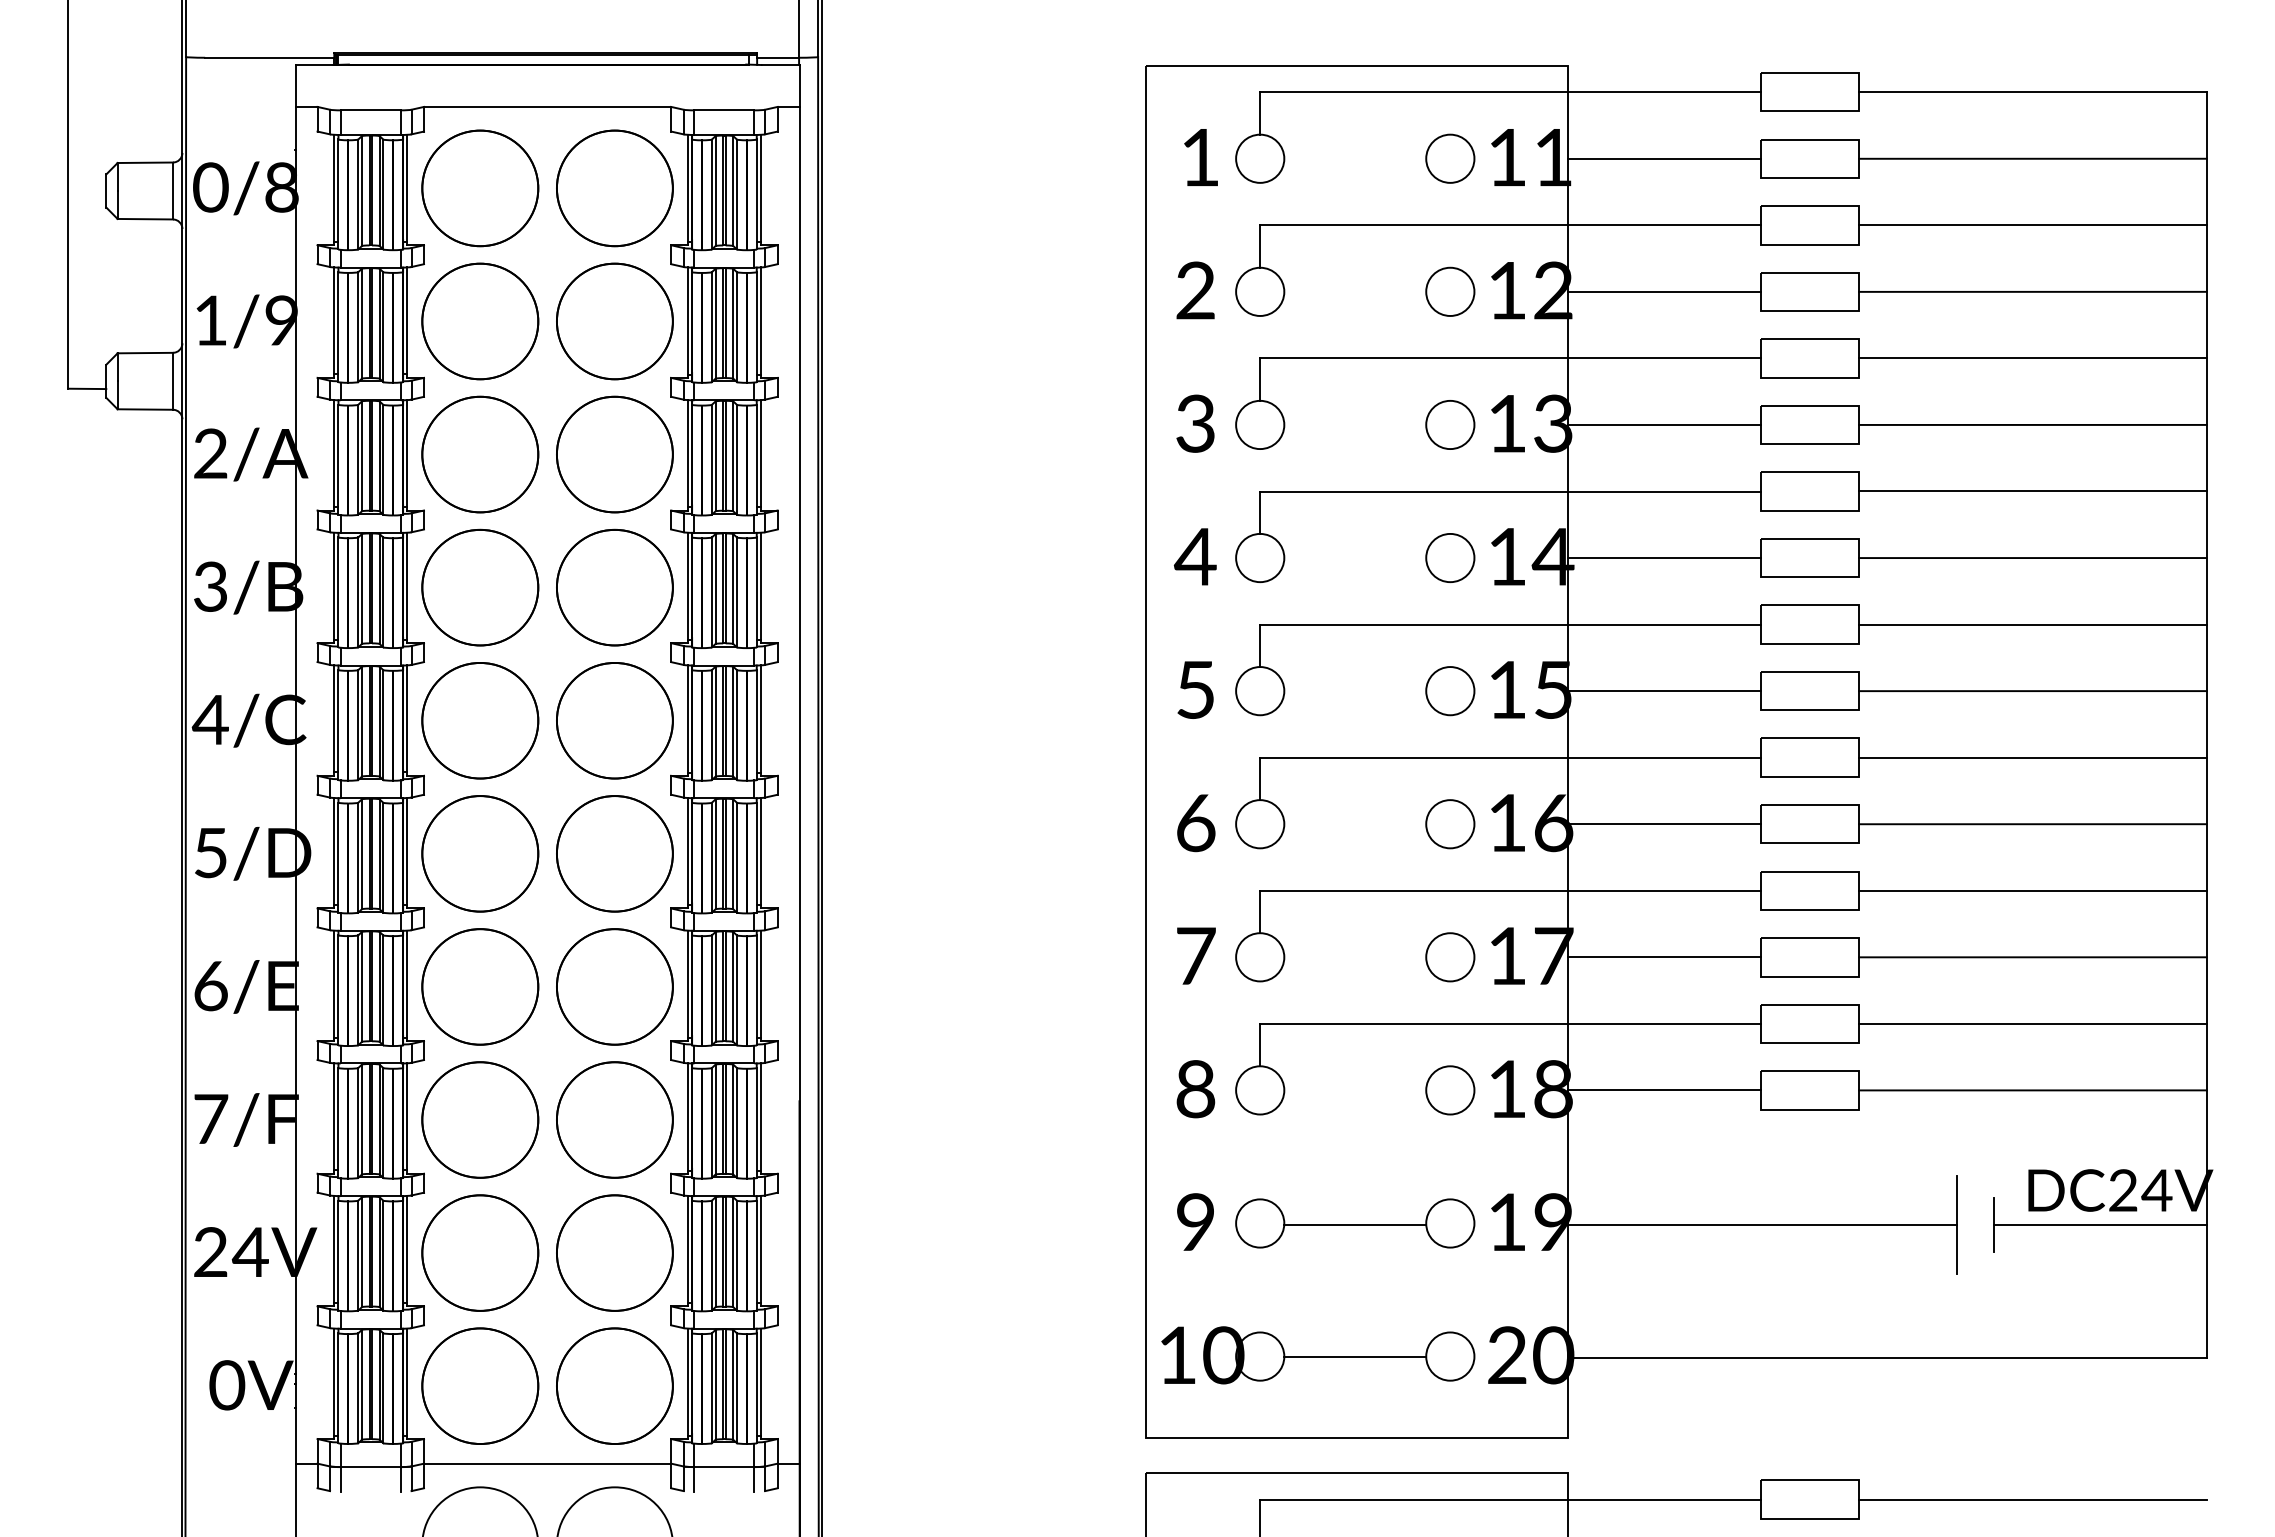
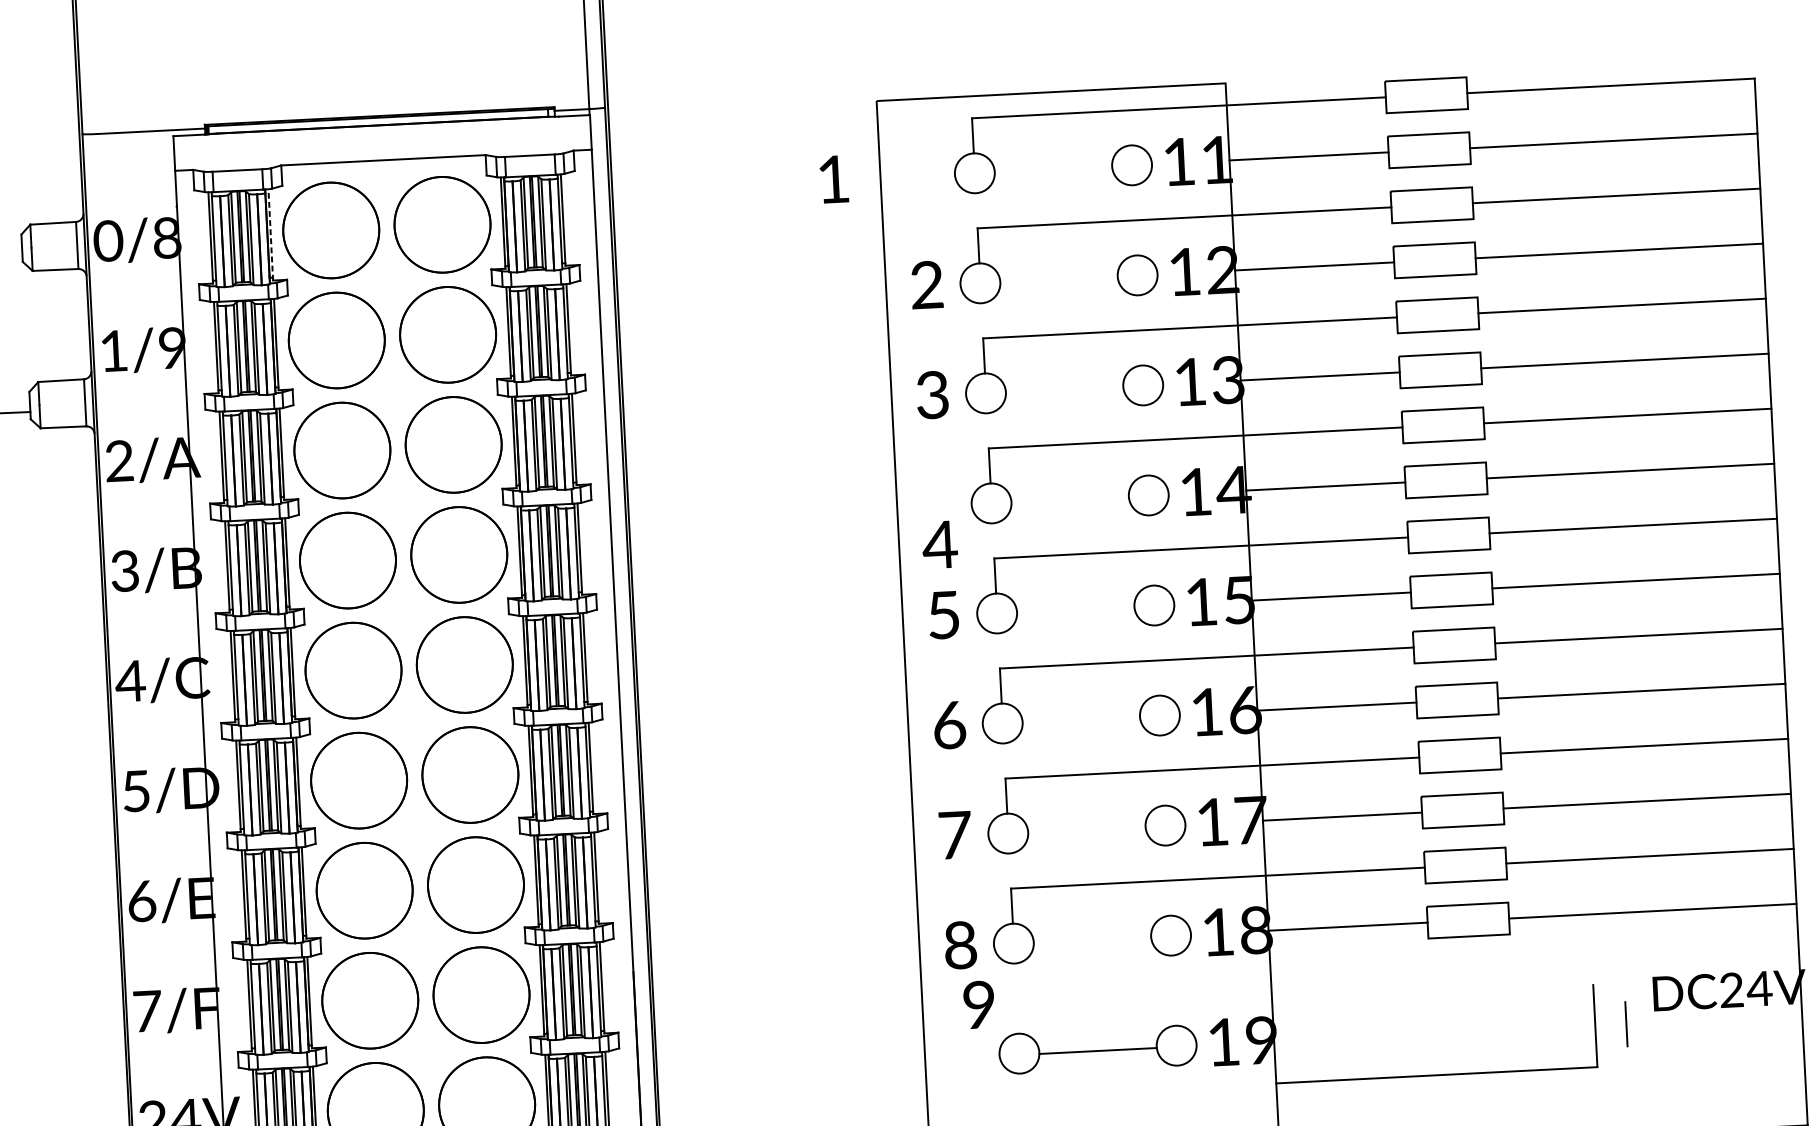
text: (1200, 157) -> (833, 179), moved
line: (407, 189) -> (271, 234), solid -> dashed
text: (1194, 556) -> (939, 544), moved
text: (1195, 1221) -> (979, 1004), moved
line: (1762, 1225) -> (1436, 1075), moved
line: (2100, 1225) -> (1714, 1020), removed

